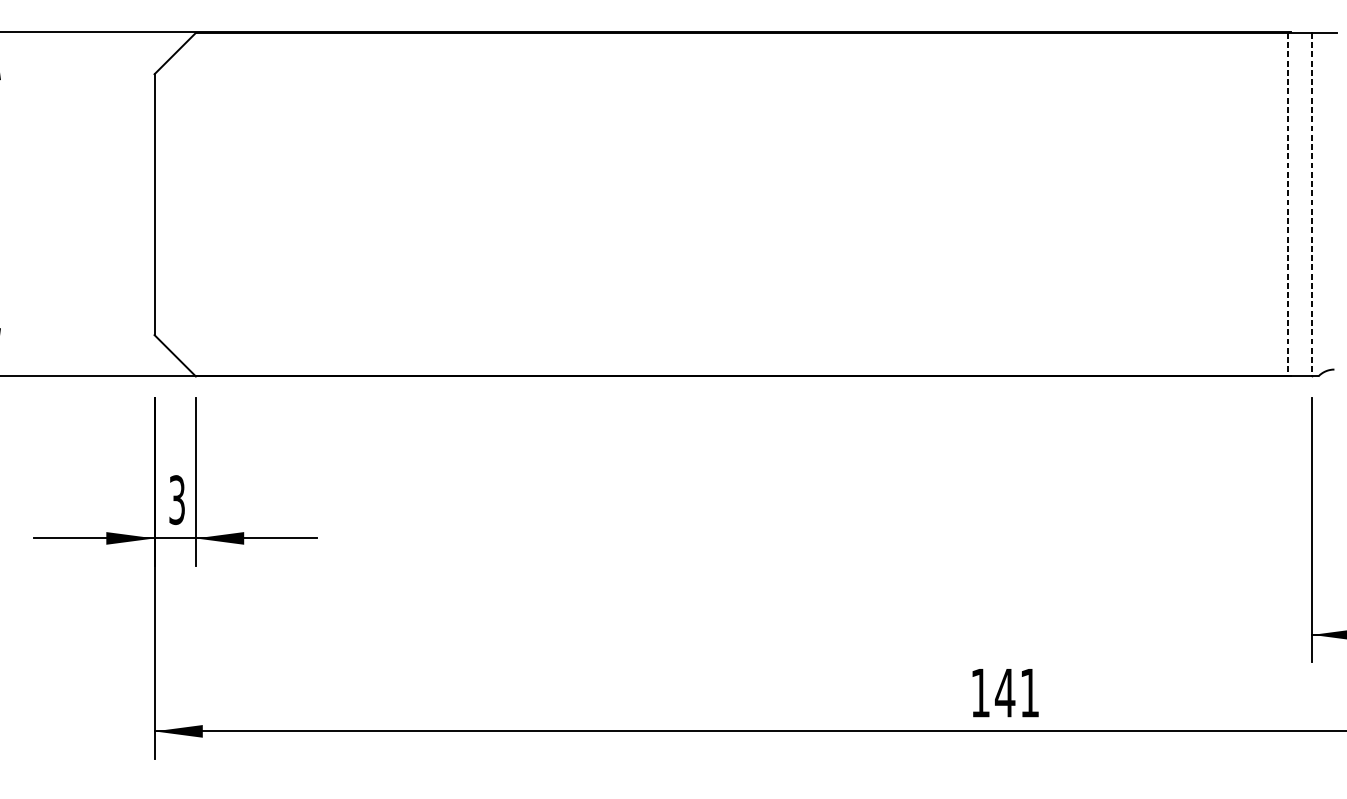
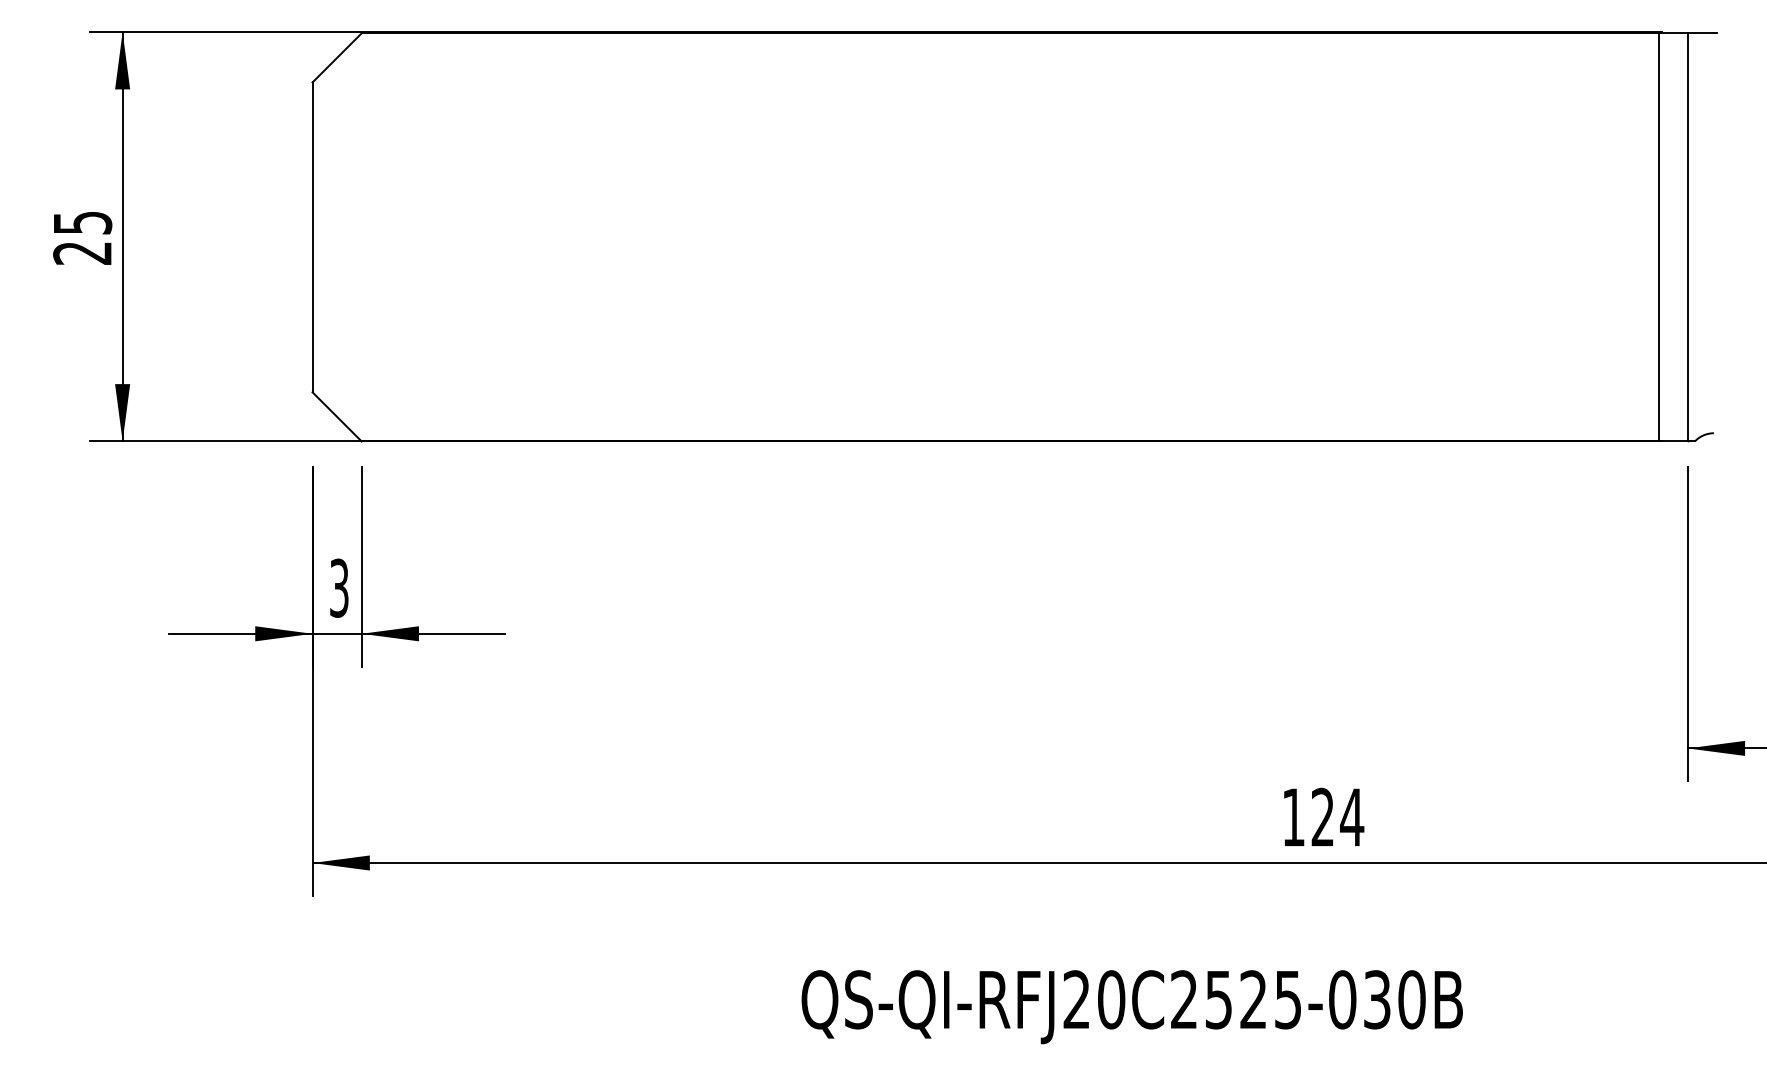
line: (1288, 204) -> (1659, 237), dashed -> solid
line: (1312, 204) -> (1687, 237), dashed -> solid
text: (1017, 692) -> (1337, 816), 141 -> 124

